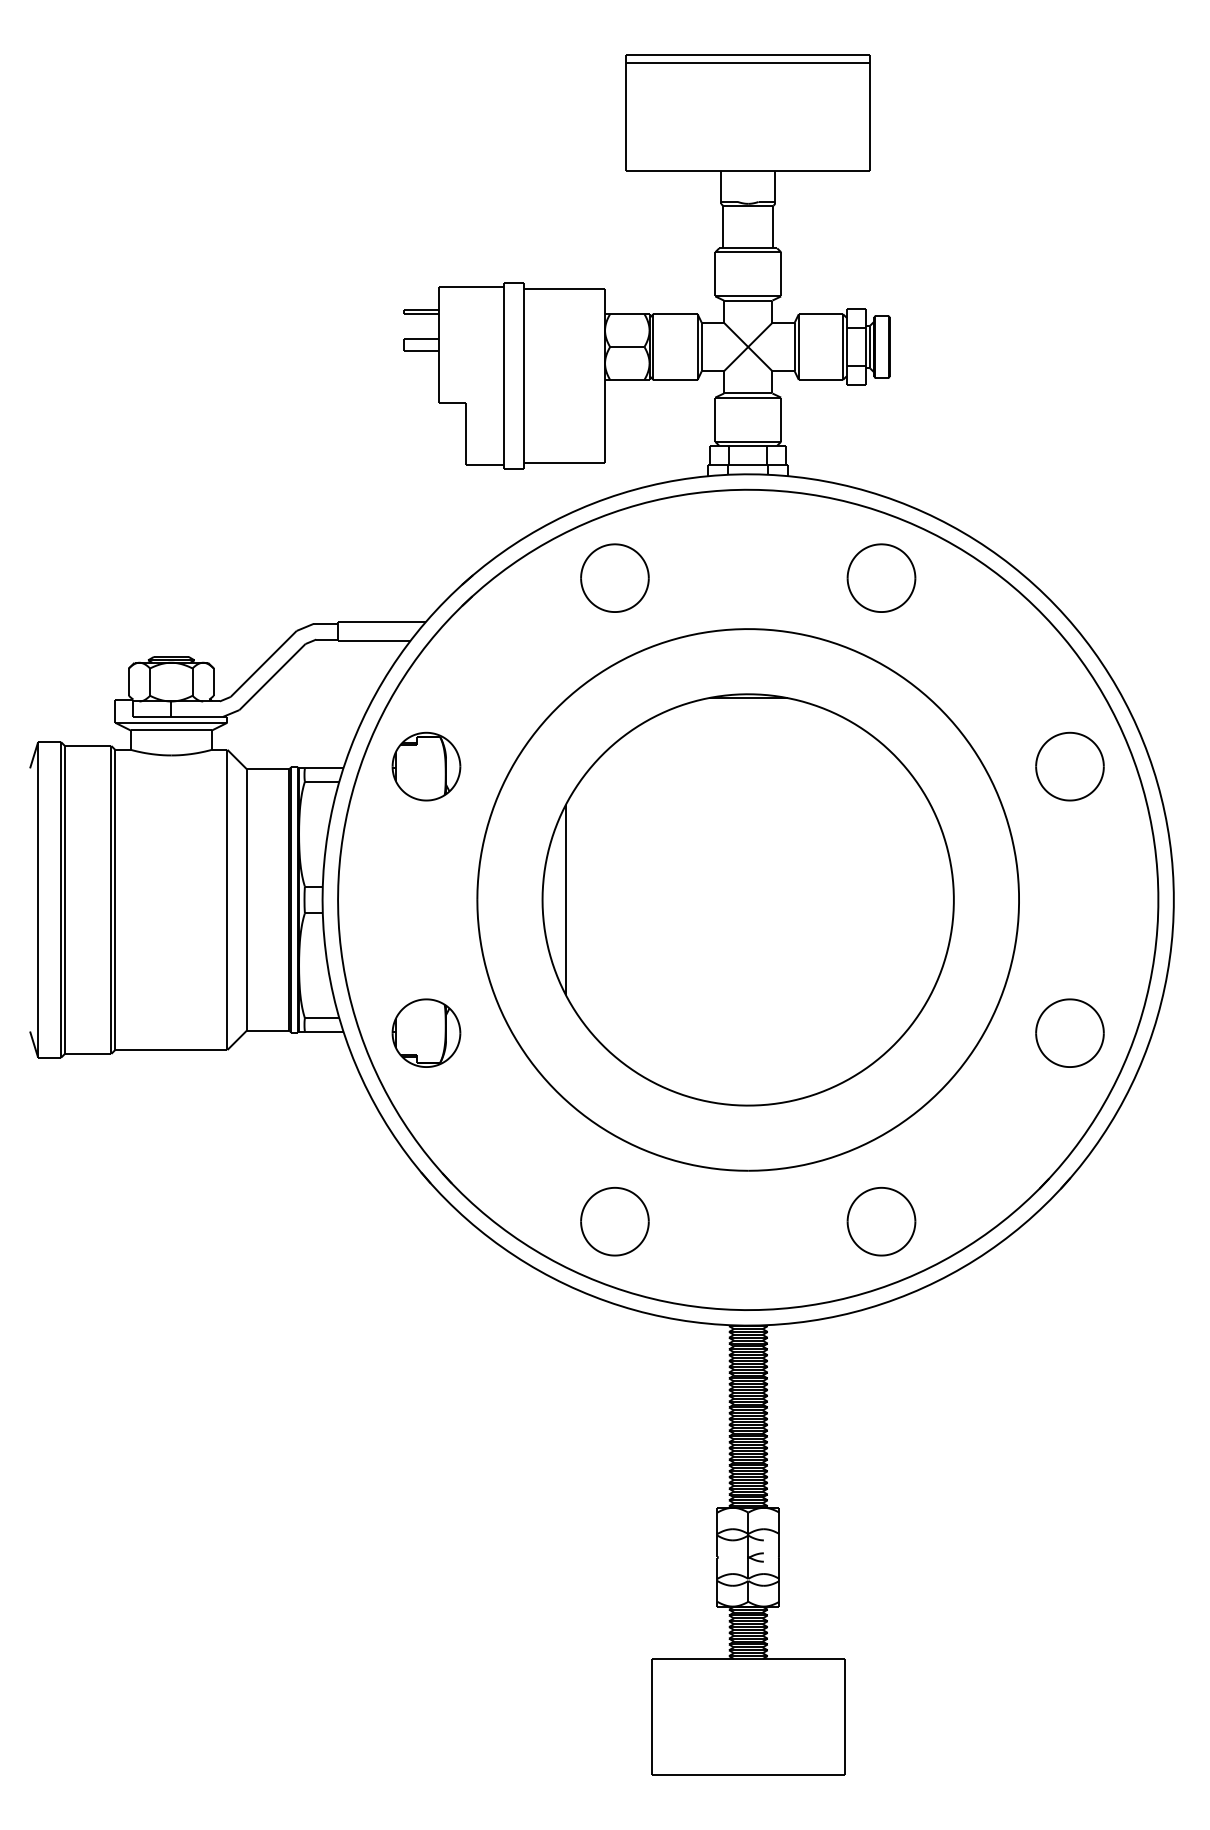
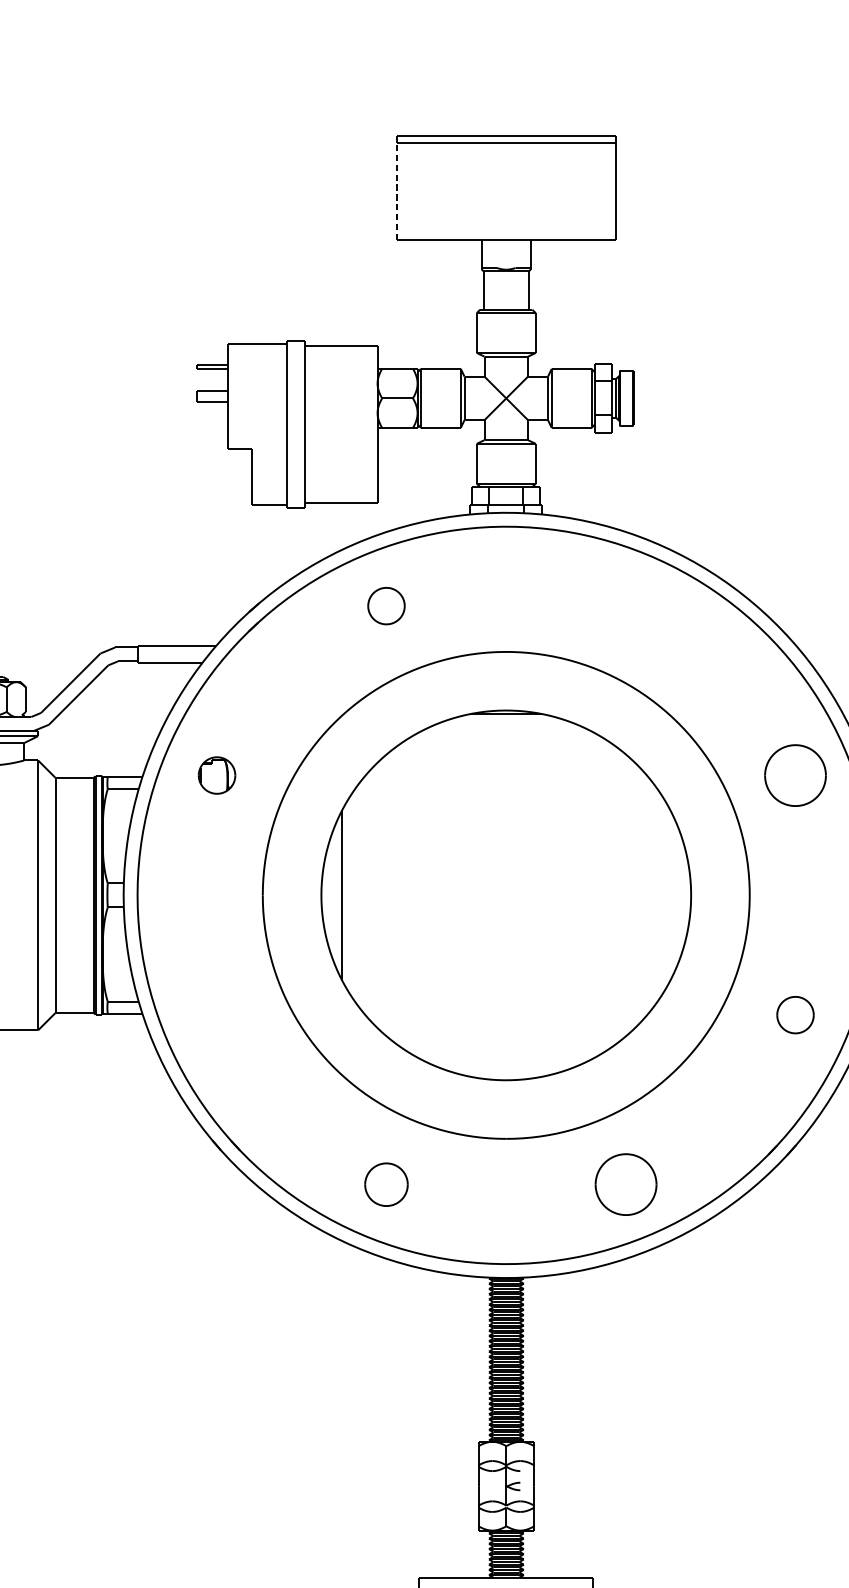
line: (626, 116) -> (396, 191), solid -> dashed
part: (614, 577) -> (386, 605), size x0.6
part: (881, 577) -> (626, 605), removed
part: (426, 766) -> (217, 775), size x0.6
part: (426, 1032) -> (217, 1014), removed
part: (1069, 1032) -> (795, 1014), size x0.6
part: (614, 1221) -> (386, 1184), size x0.7

